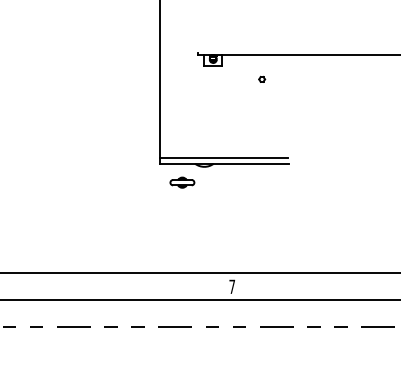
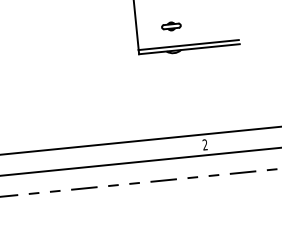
part: (182, 182) -> (171, 26), moved
text: (232, 286) -> (205, 144), 7 -> 2

